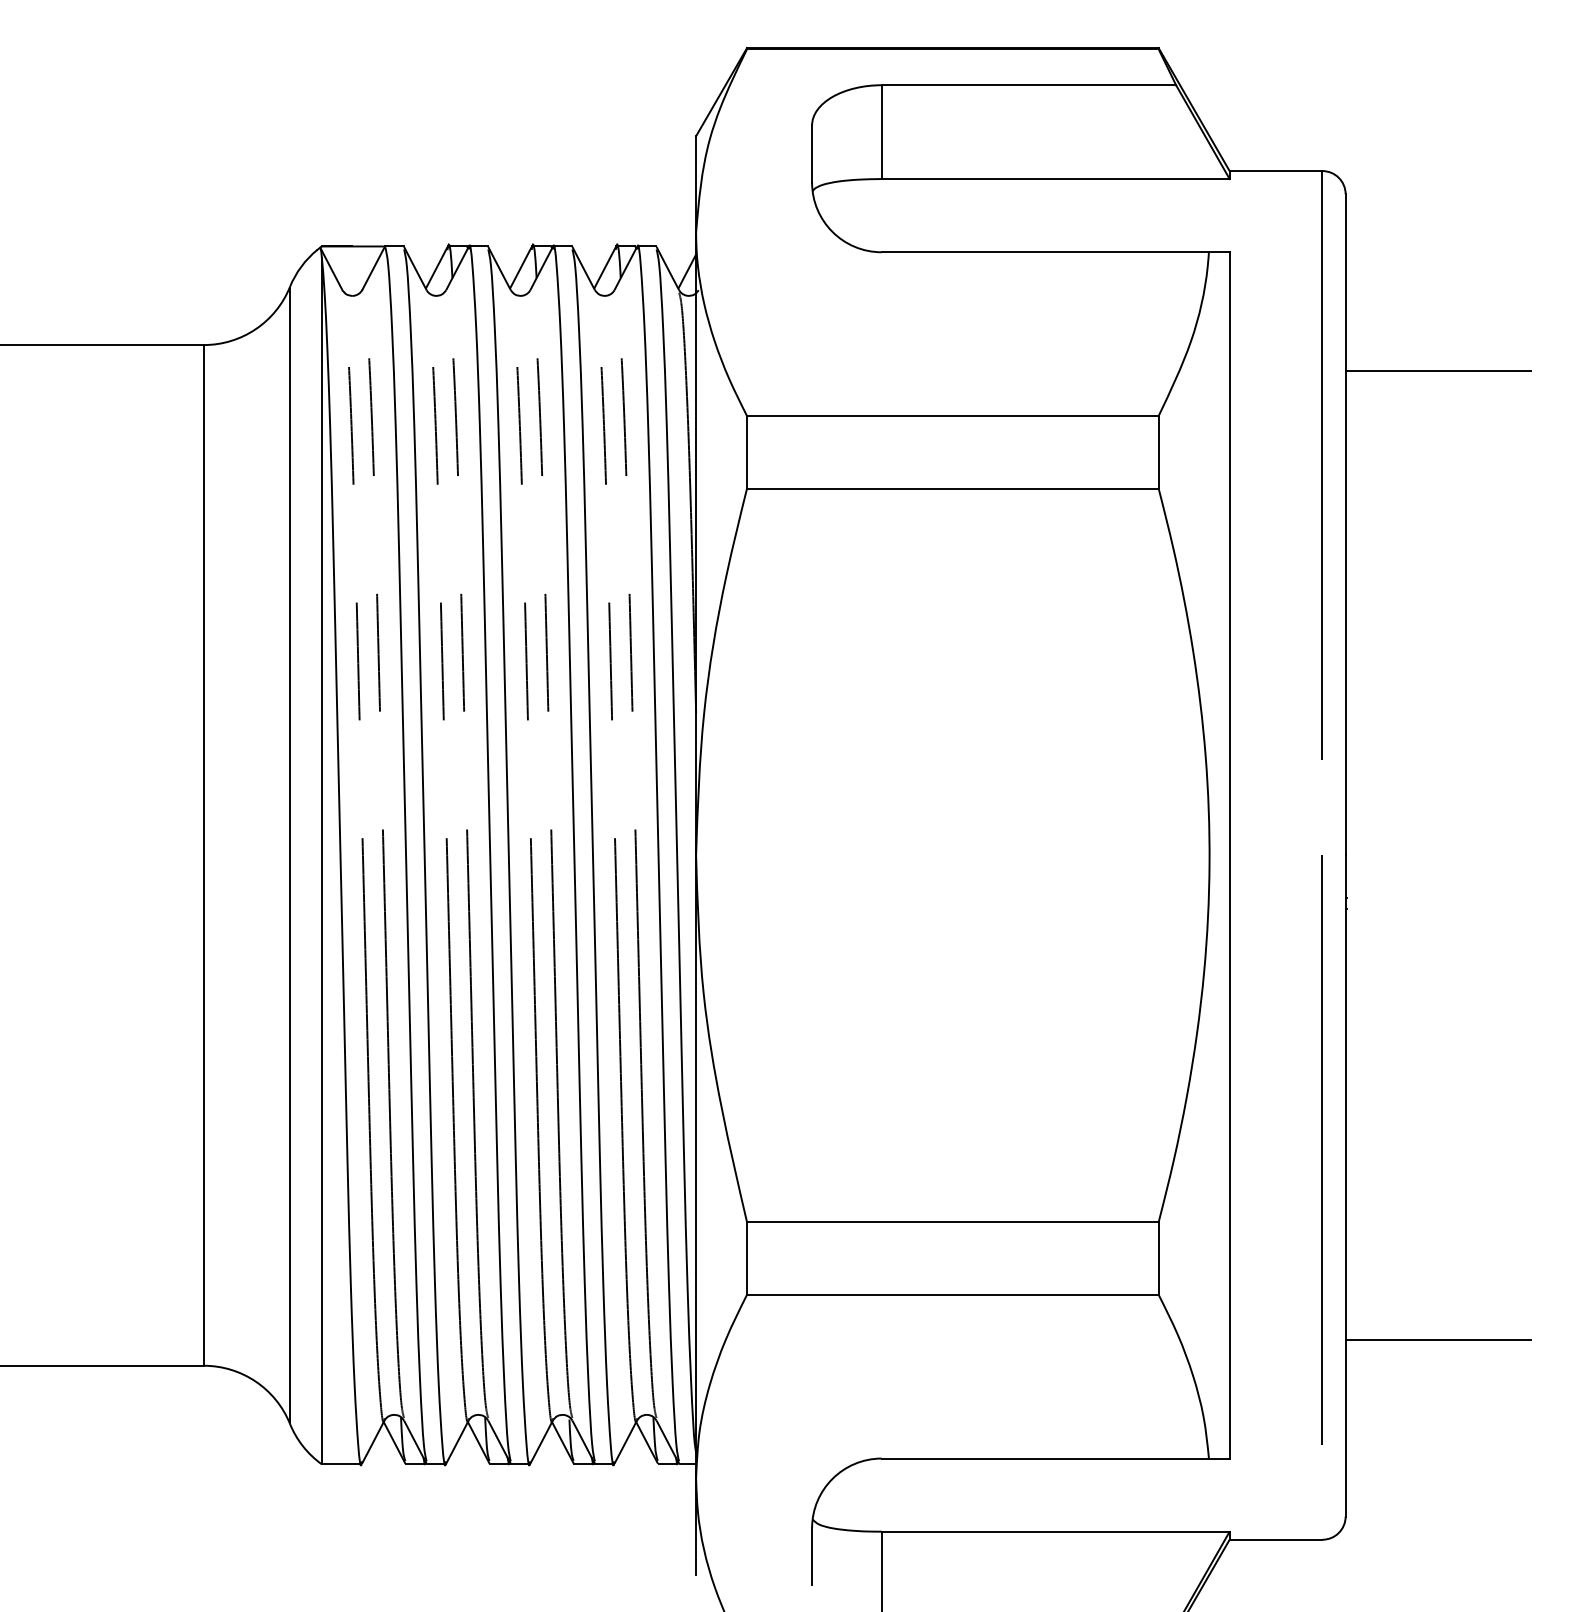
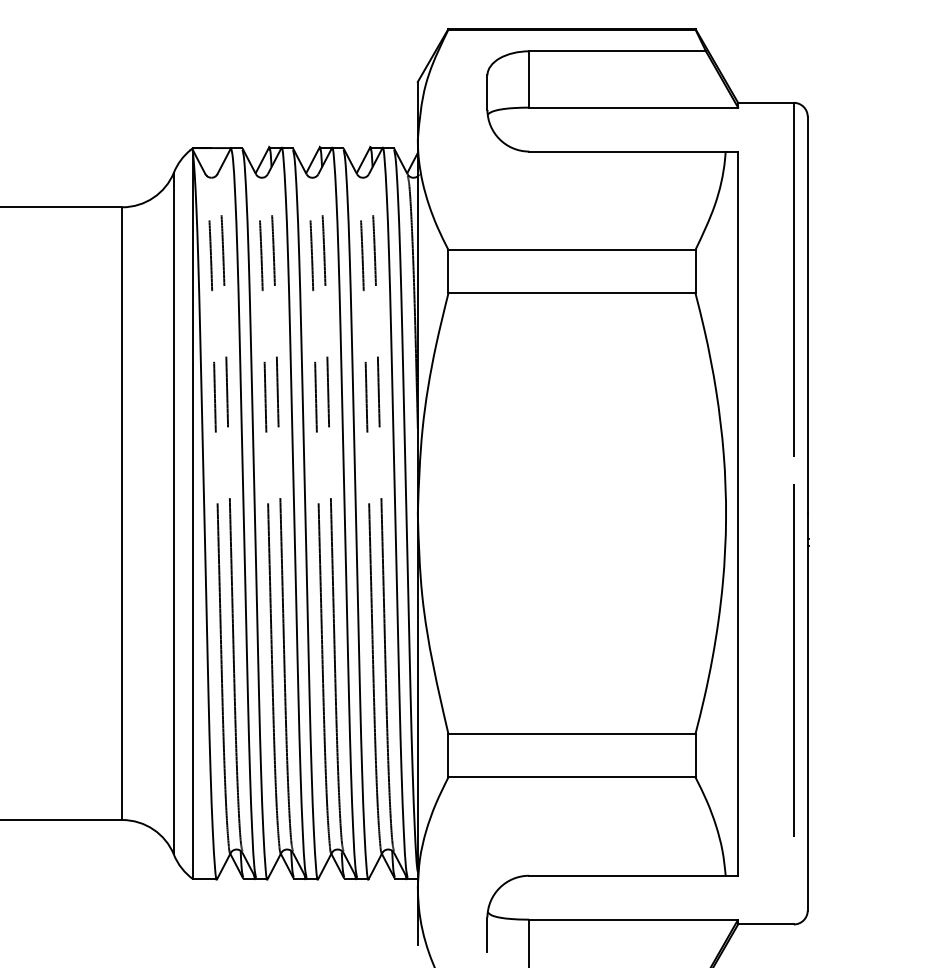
line: (1438, 370) -> (863, 222), removed
line: (1321, 1149) -> (793, 660), moved
line: (1438, 1339) -> (863, 804), removed

